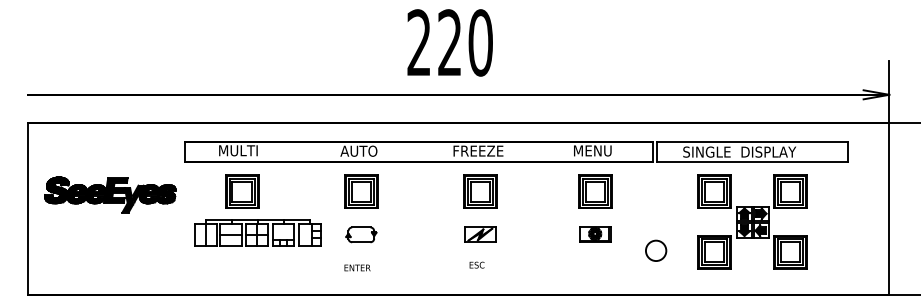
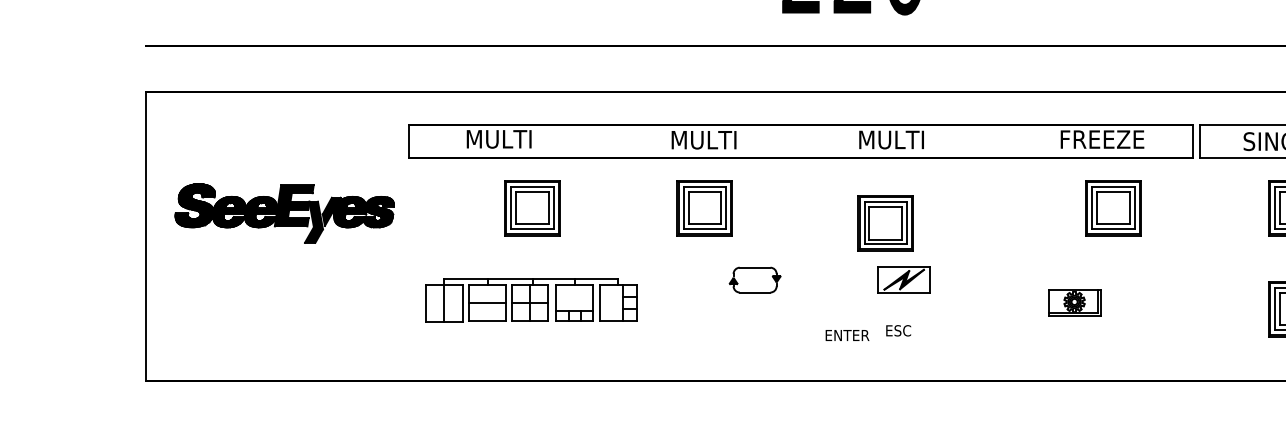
text: (360, 150) -> (703, 138), AUTO -> MULTI
text: (478, 150) -> (901, 138), FREEZE -> MULTI
text: (599, 150) -> (1103, 138), MENU -> FREEZE
part: (242, 191) -> (532, 207), moved
part: (480, 191) -> (885, 222), moved
part: (595, 191) -> (1113, 207), moved
part: (257, 232) -> (531, 299), moved
part: (361, 234) -> (755, 279), moved
part: (595, 234) -> (1075, 302), moved
circle: (656, 250) -> (1198, 306), removed
text: (357, 267) -> (847, 334), moved

